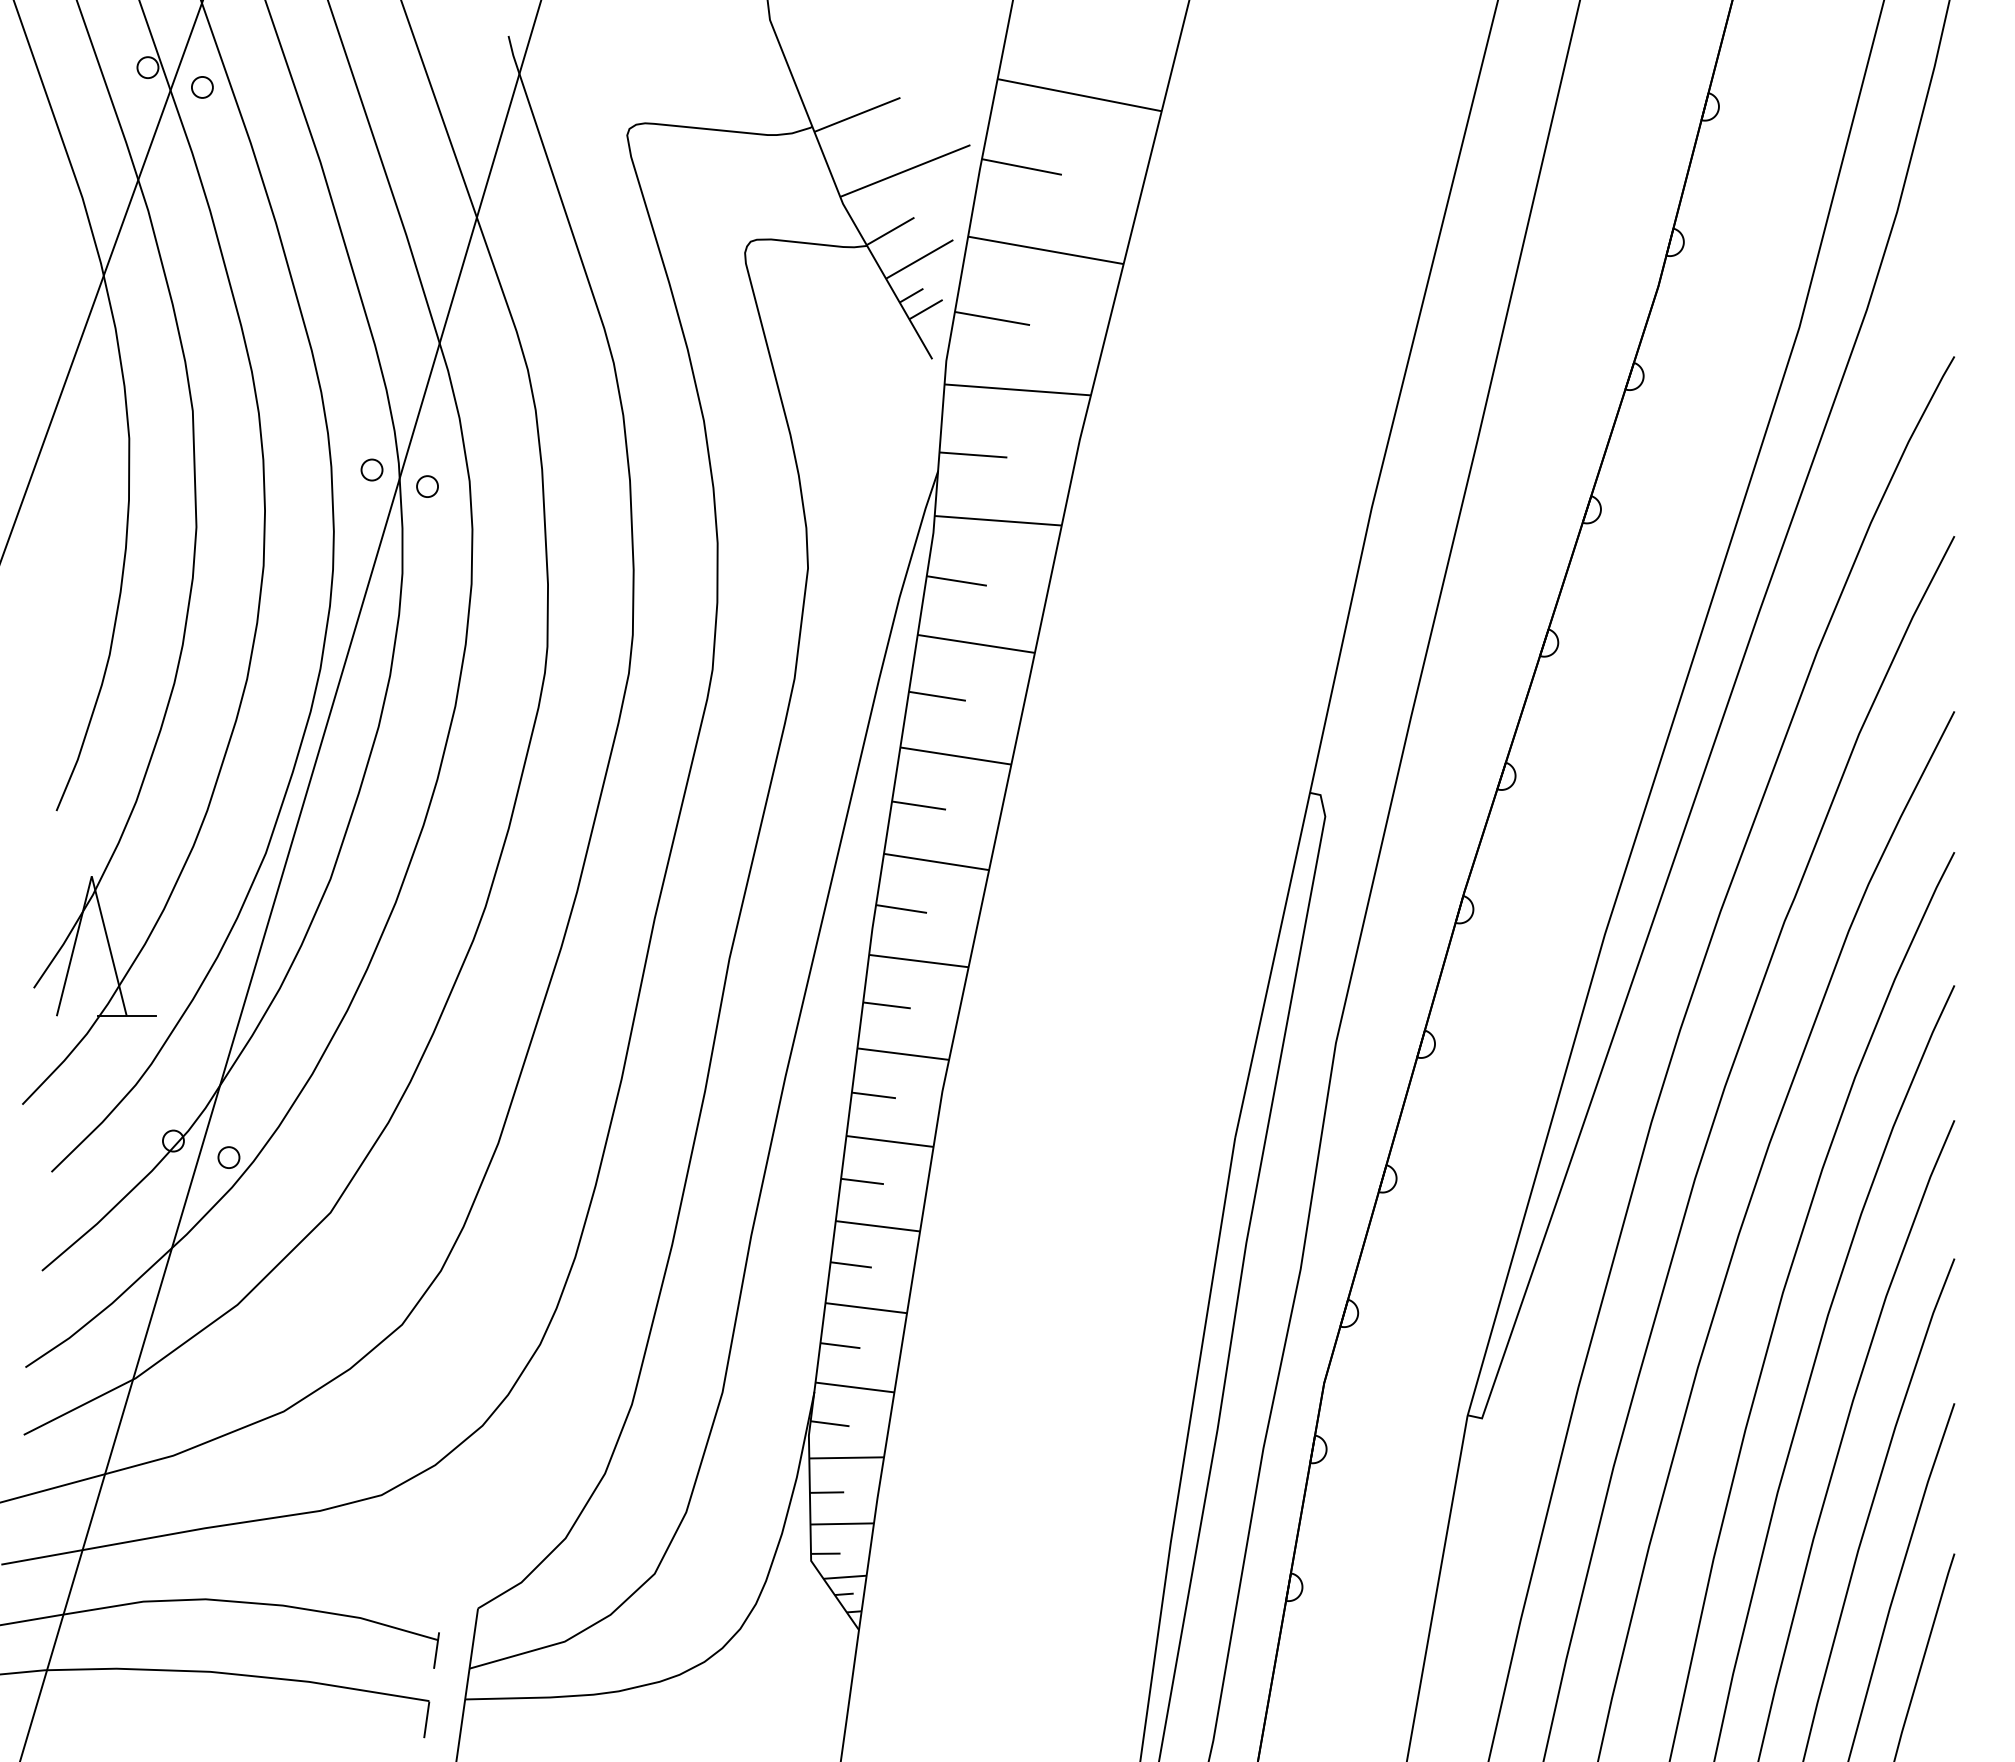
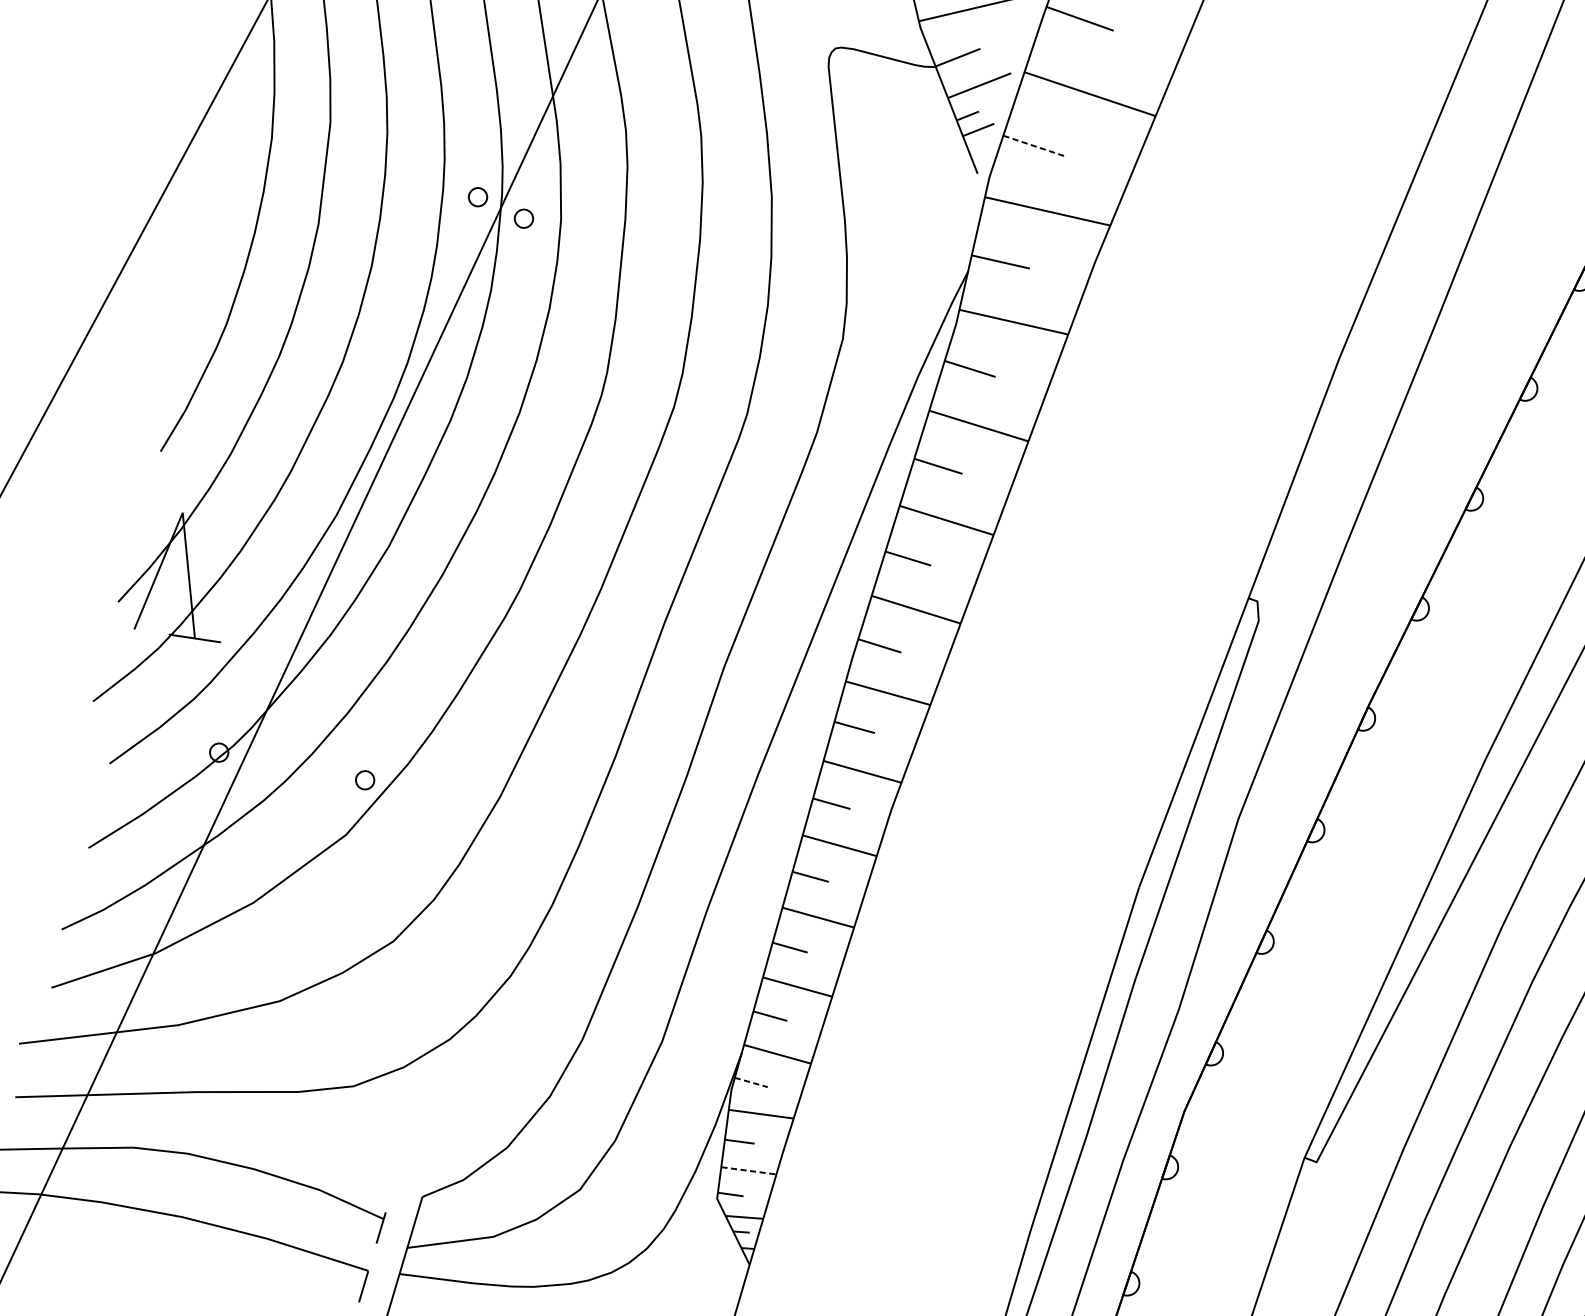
line: (993, 318) -> (1035, 146), solid -> dashed
circle: (228, 1157) -> (364, 780), moved
line: (830, 1423) -> (751, 1082), solid -> dashed
line: (842, 1523) -> (749, 1170), solid -> dashed

